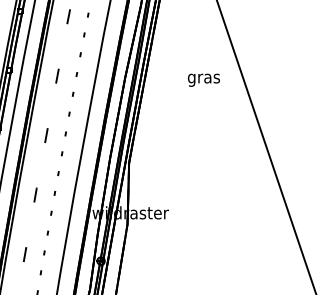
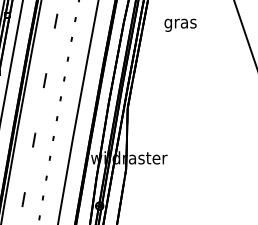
text: (203, 79) -> (180, 24), moved

